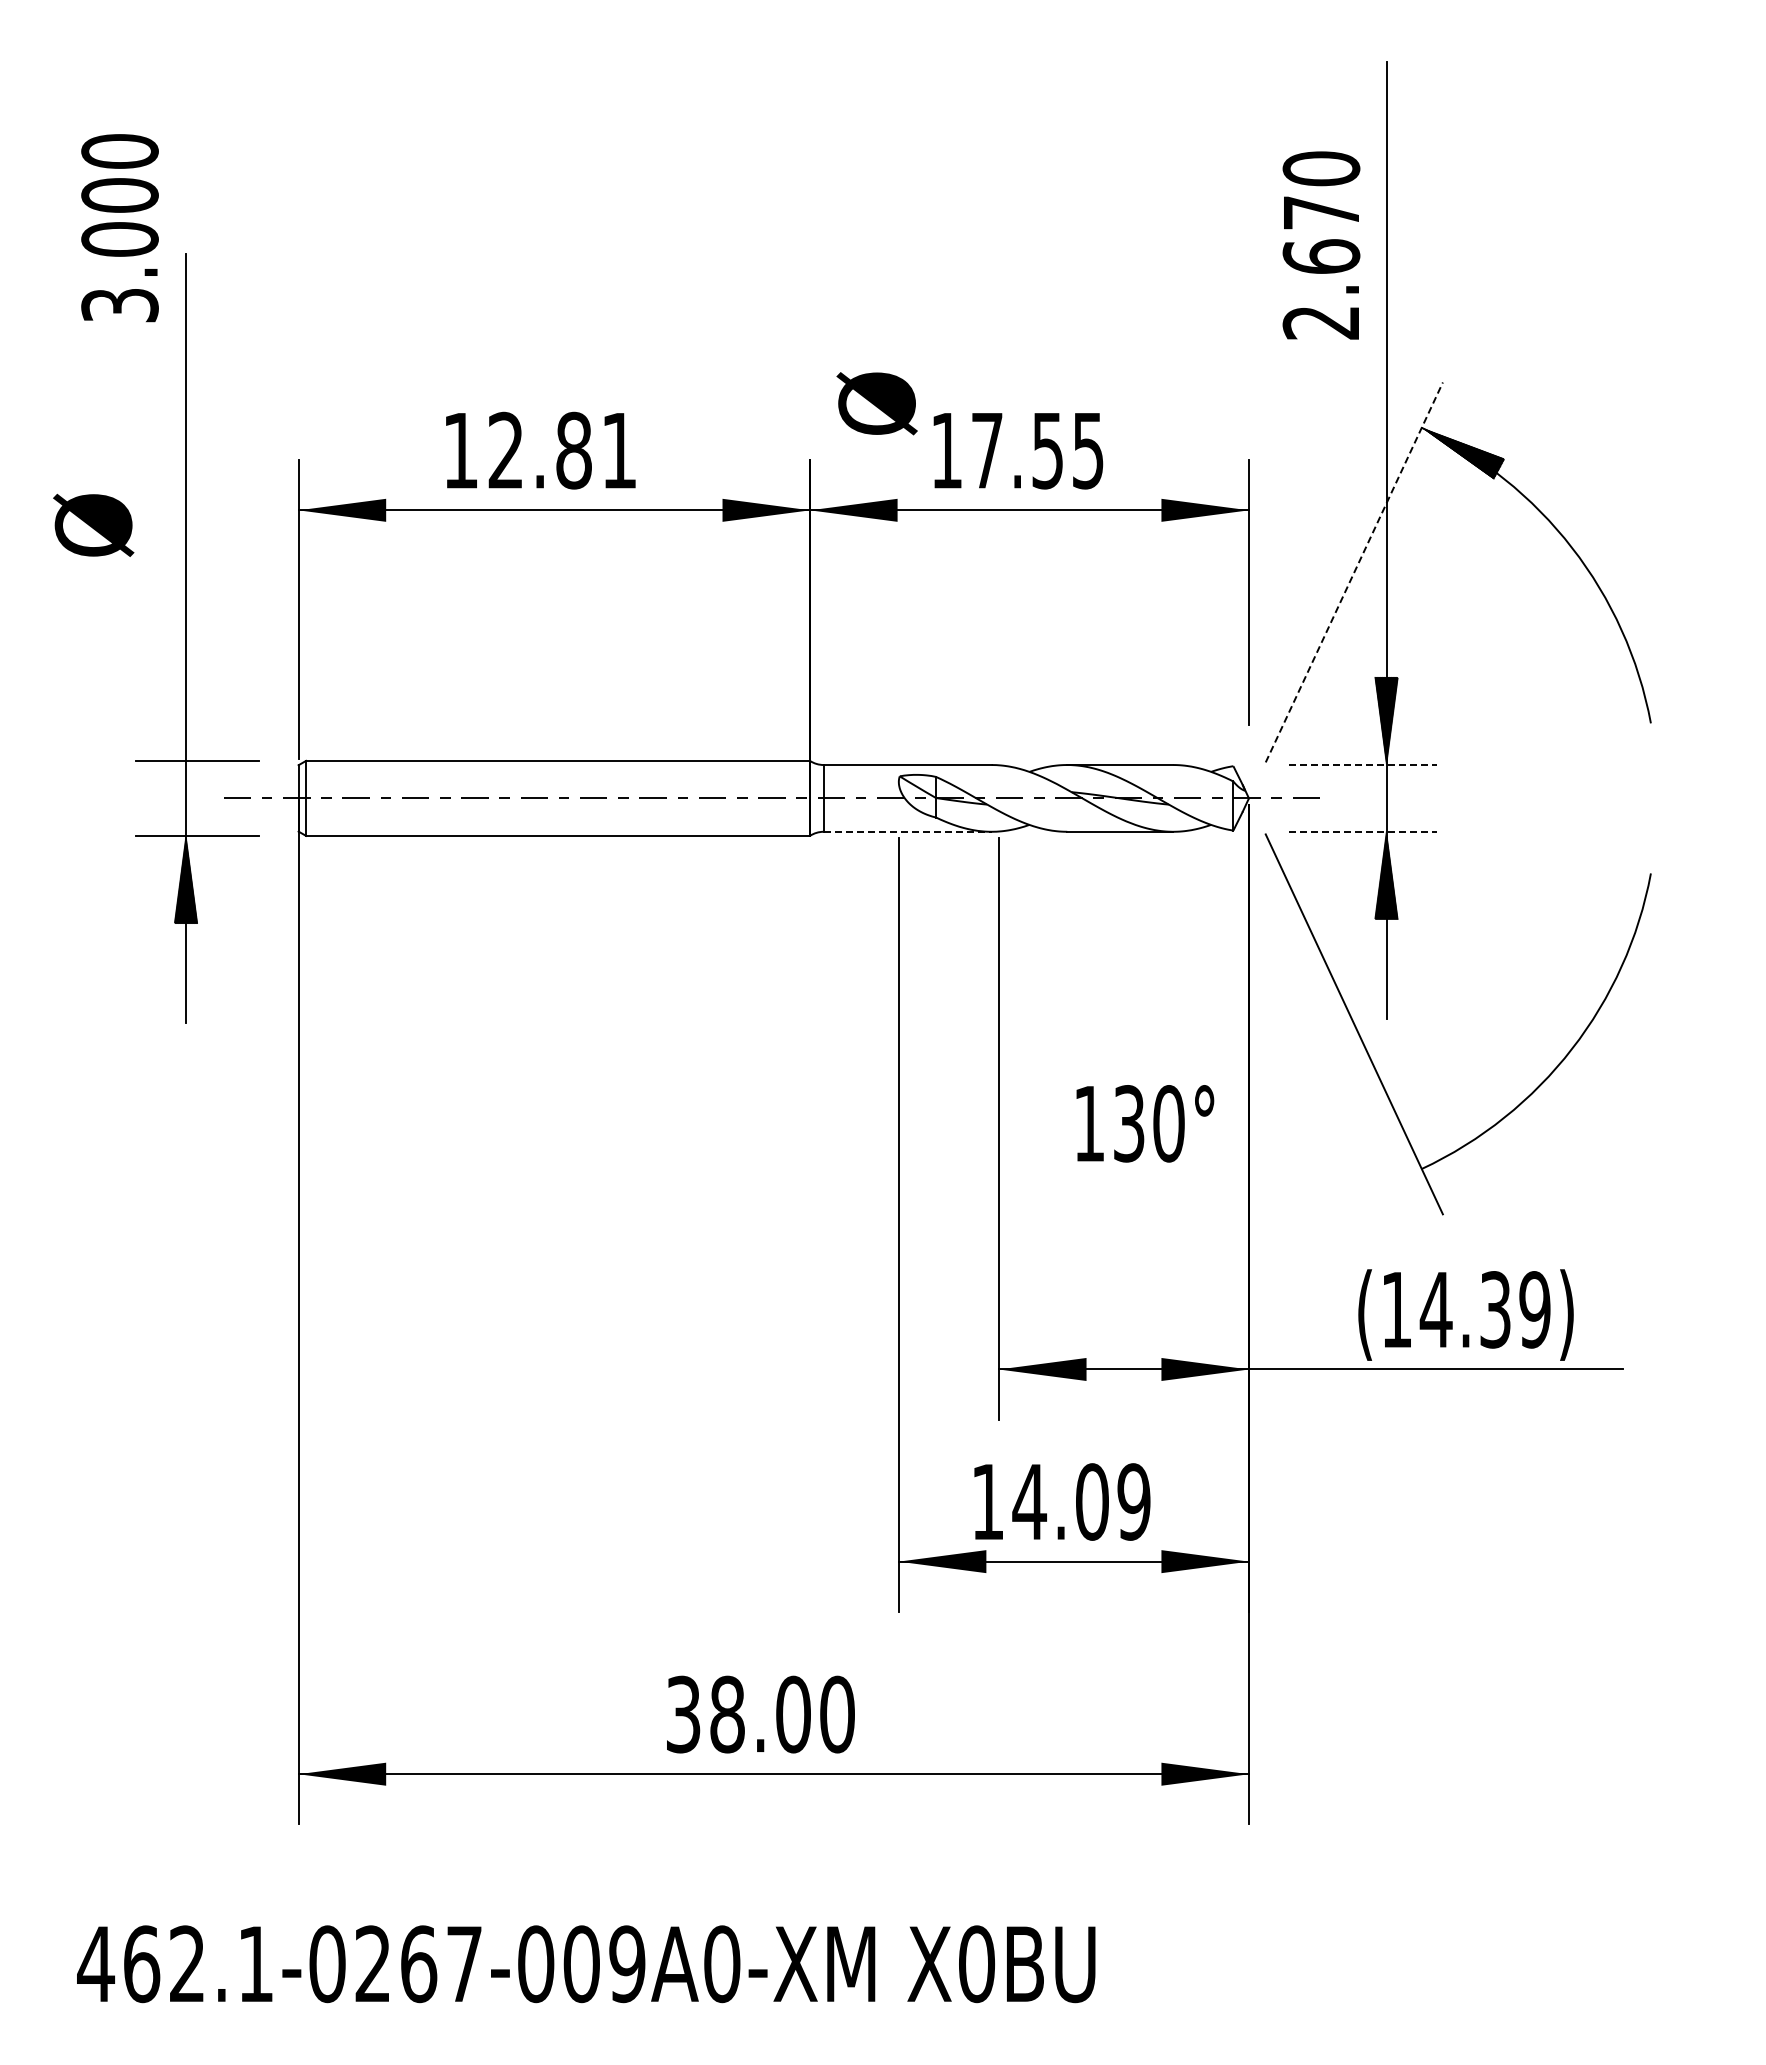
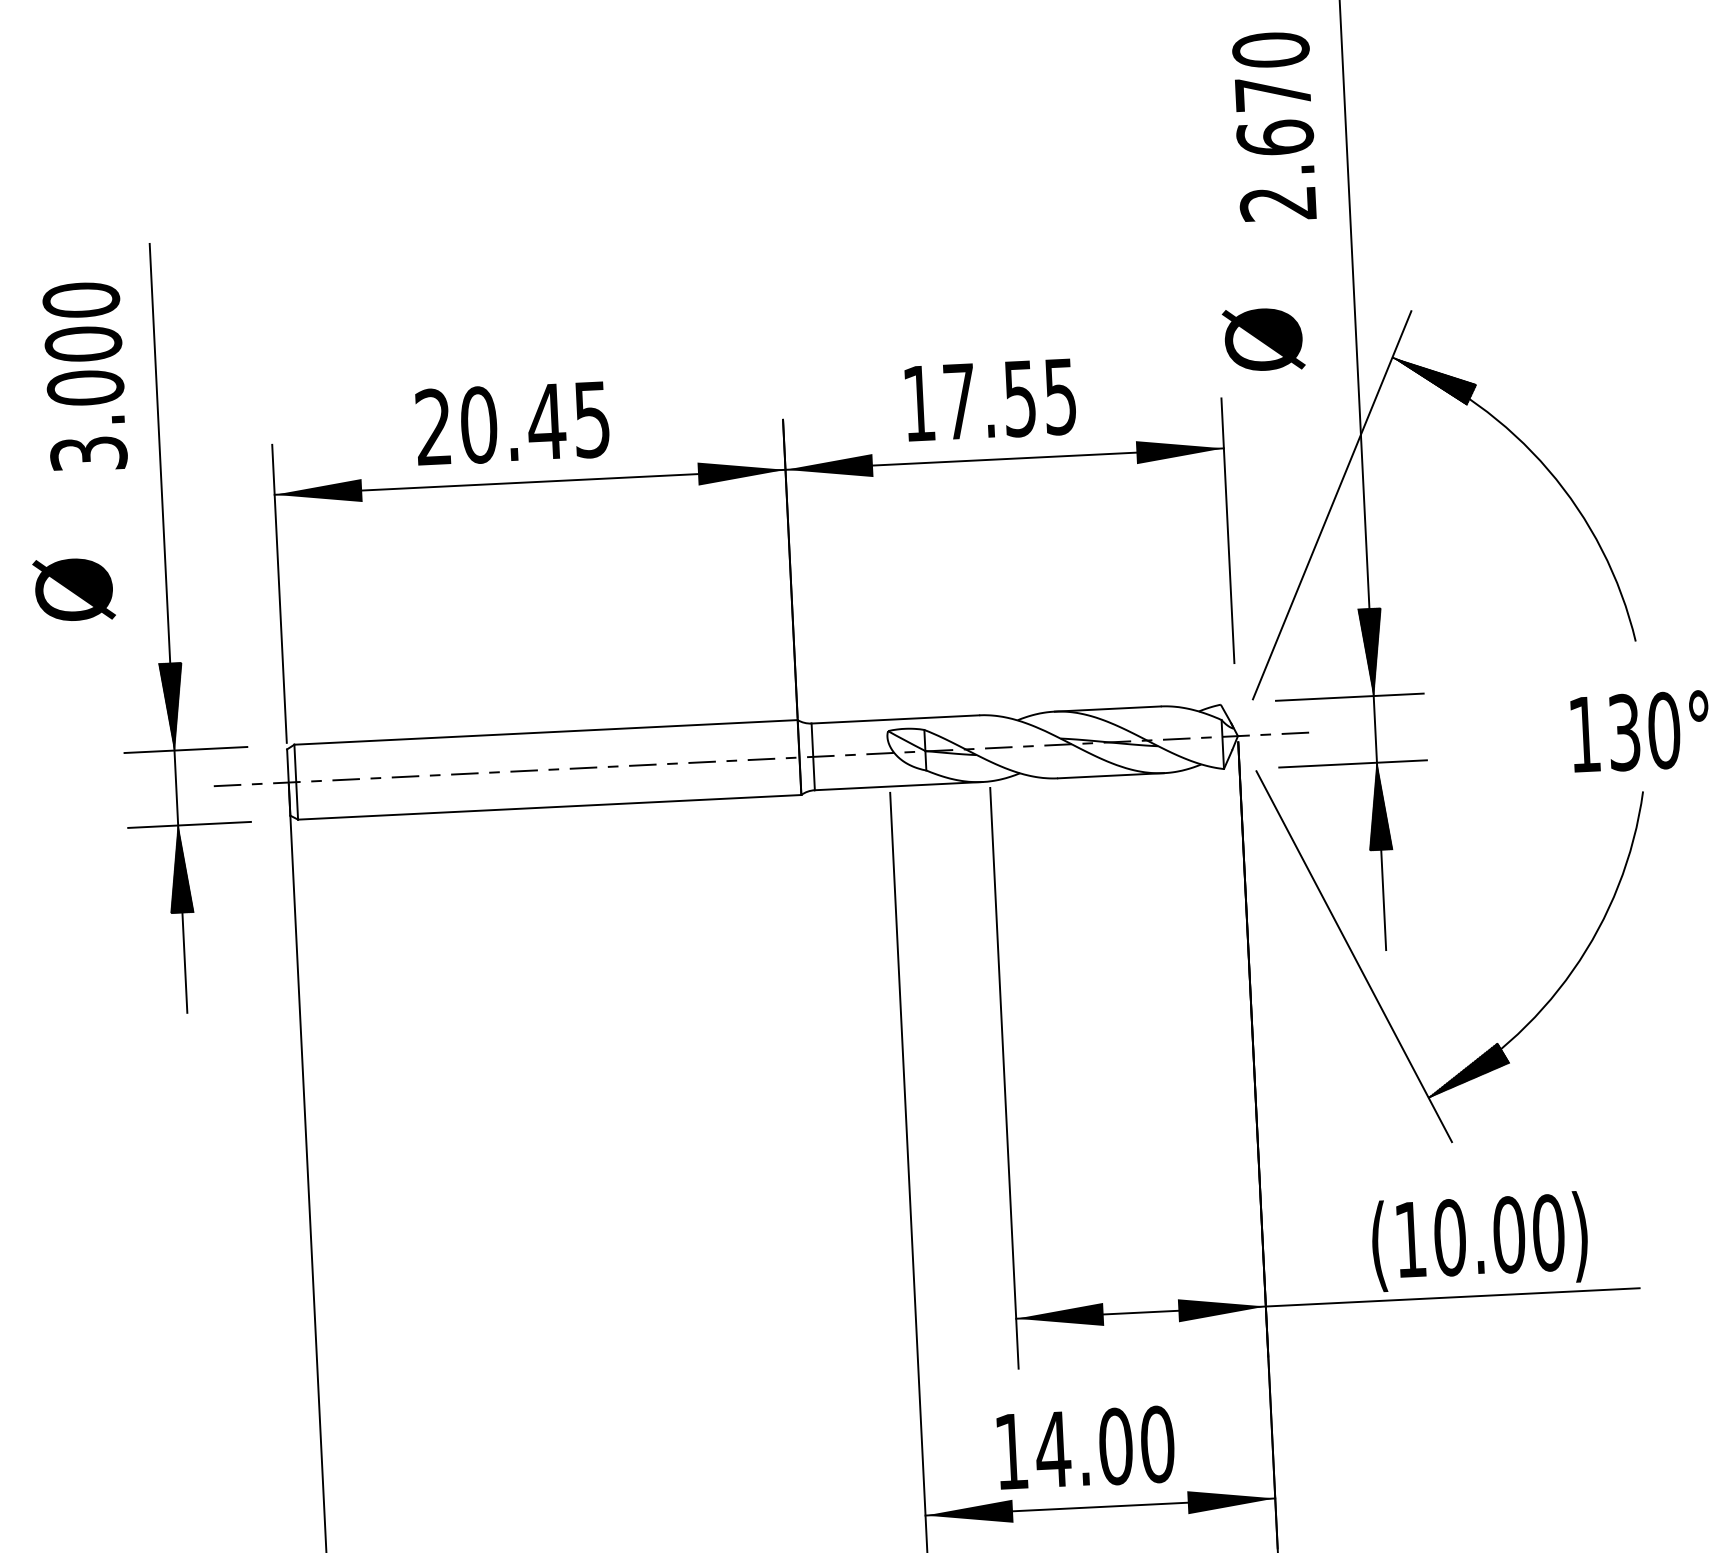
text: (119, 228) -> (84, 377), moved
text: (1321, 245) -> (1274, 126), moved
text: (876, 403) -> (1263, 339), moved
text: (539, 450) -> (512, 423), 12.81 -> 20.45
text: (93, 524) -> (73, 588), moved
line: (1354, 572) -> (1332, 505), dashed -> solid
hatch: (185, 716) -> (171, 706), added
line: (1362, 765) -> (1349, 697), dashed -> solid
line: (907, 831) -> (898, 785), dashed -> solid
line: (1362, 831) -> (1352, 763), dashed -> solid
text: (1145, 1123) -> (1640, 731), moved
hatch: (1462, 1142) -> (1468, 1069), added
text: (1484, 1309) -> (1498, 1235), (14.39) -> (10.00)
text: (1133, 1501) -> (1156, 1444), 14.09 -> 14.00

